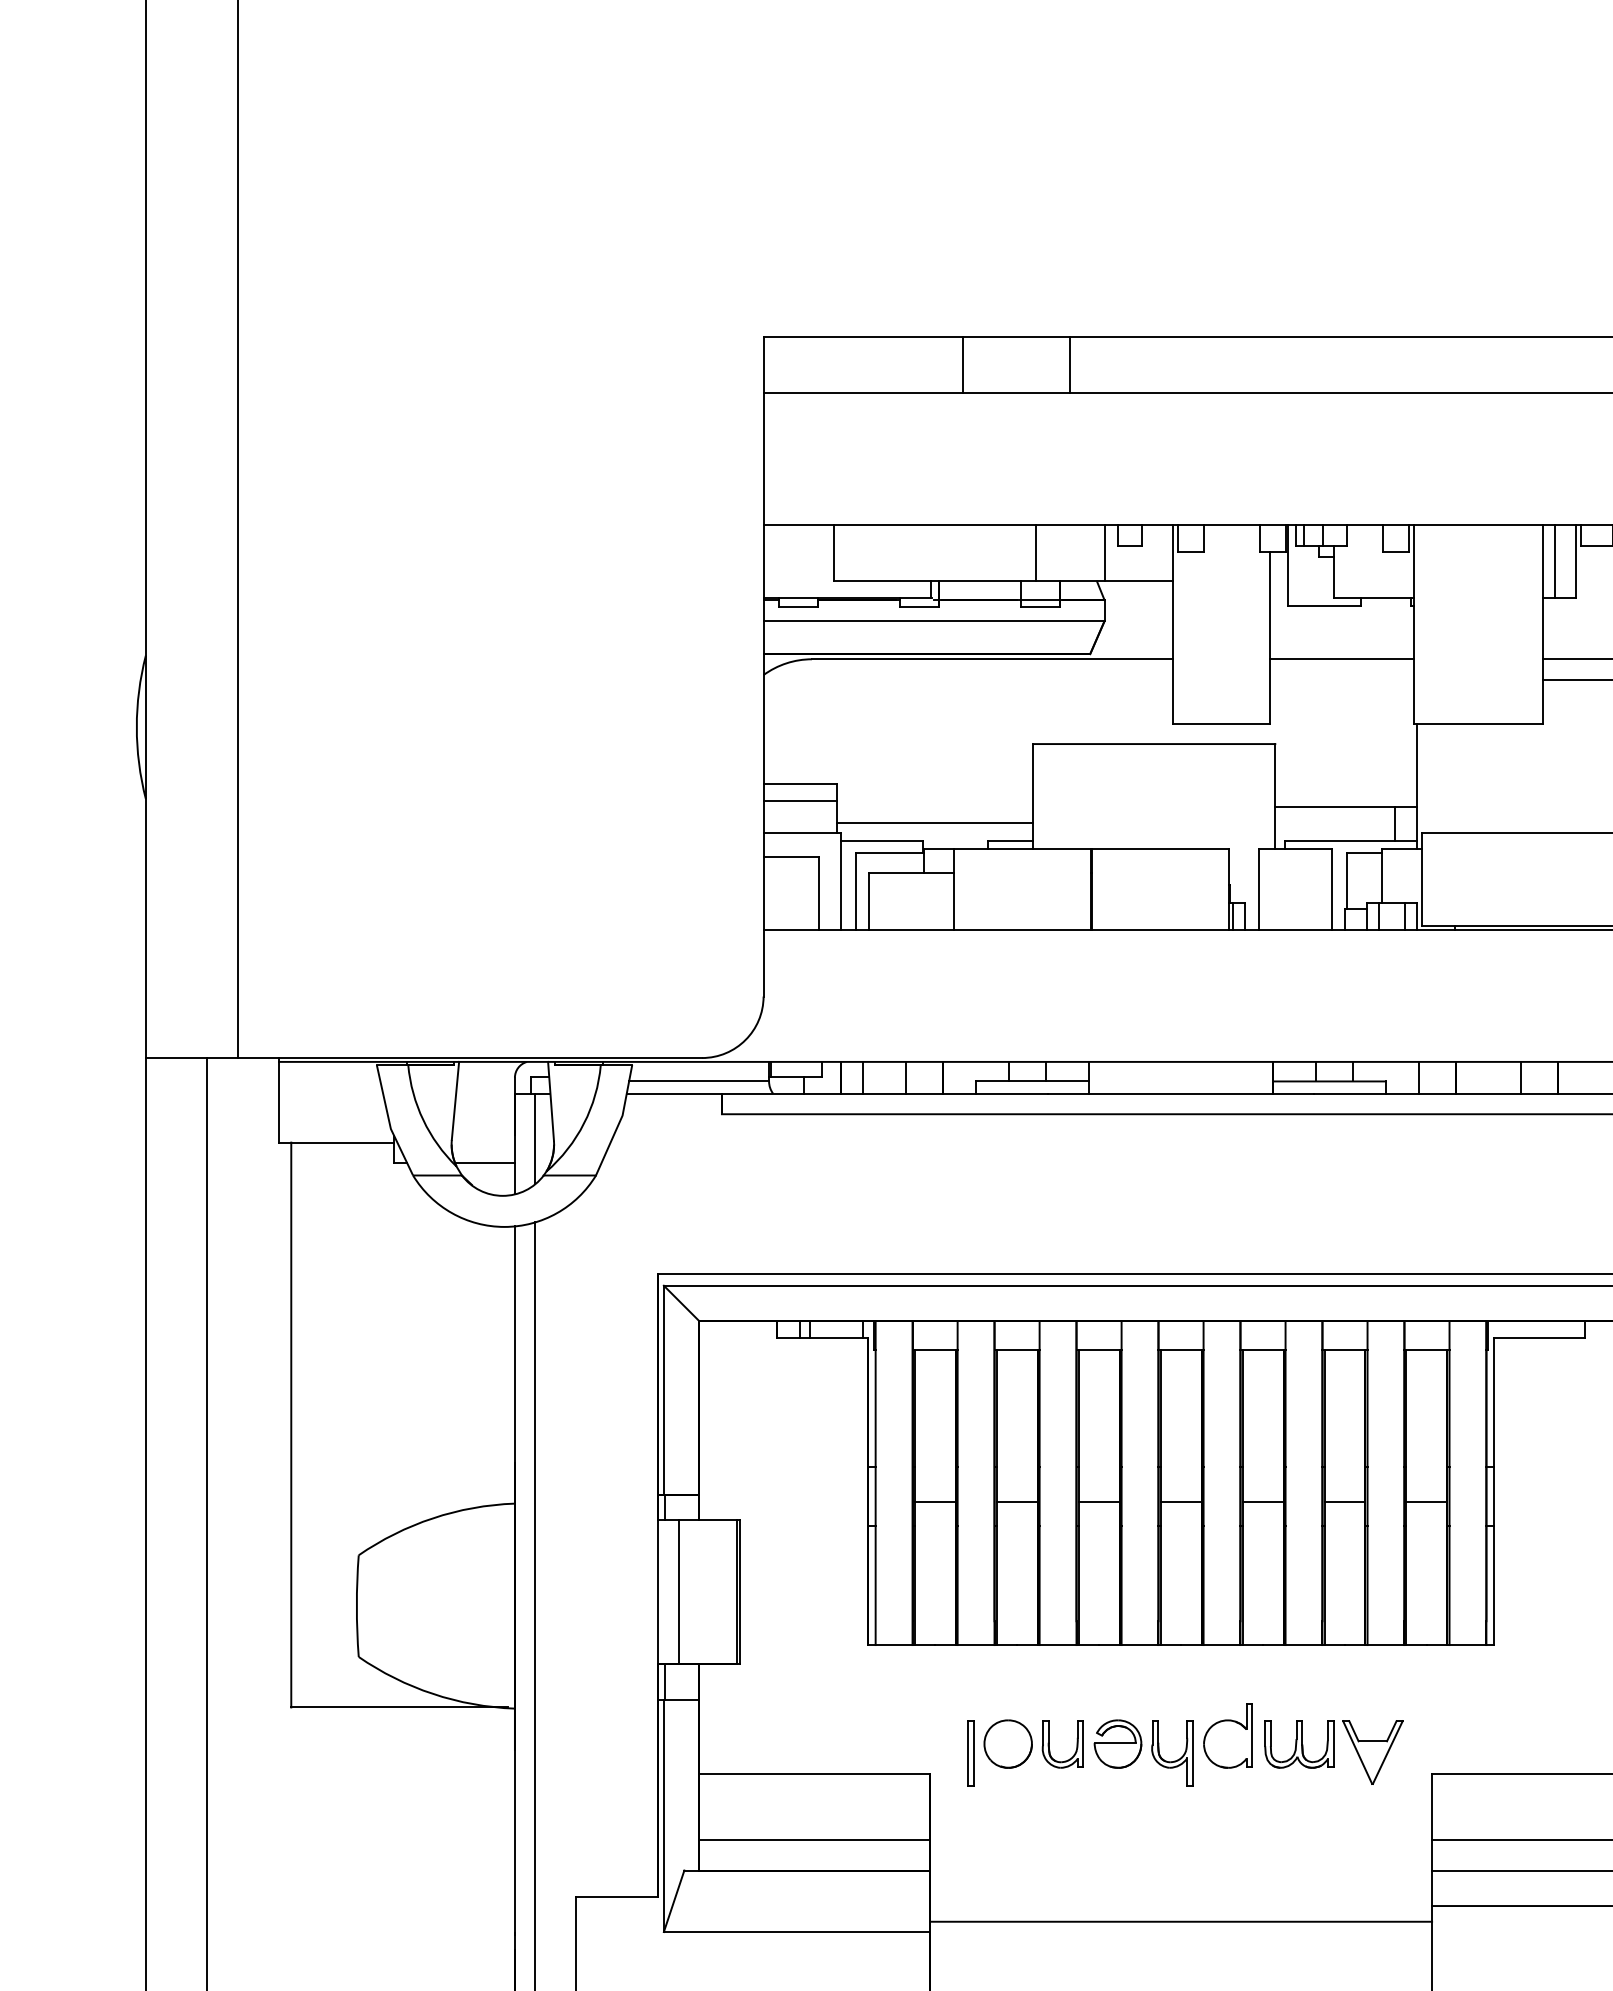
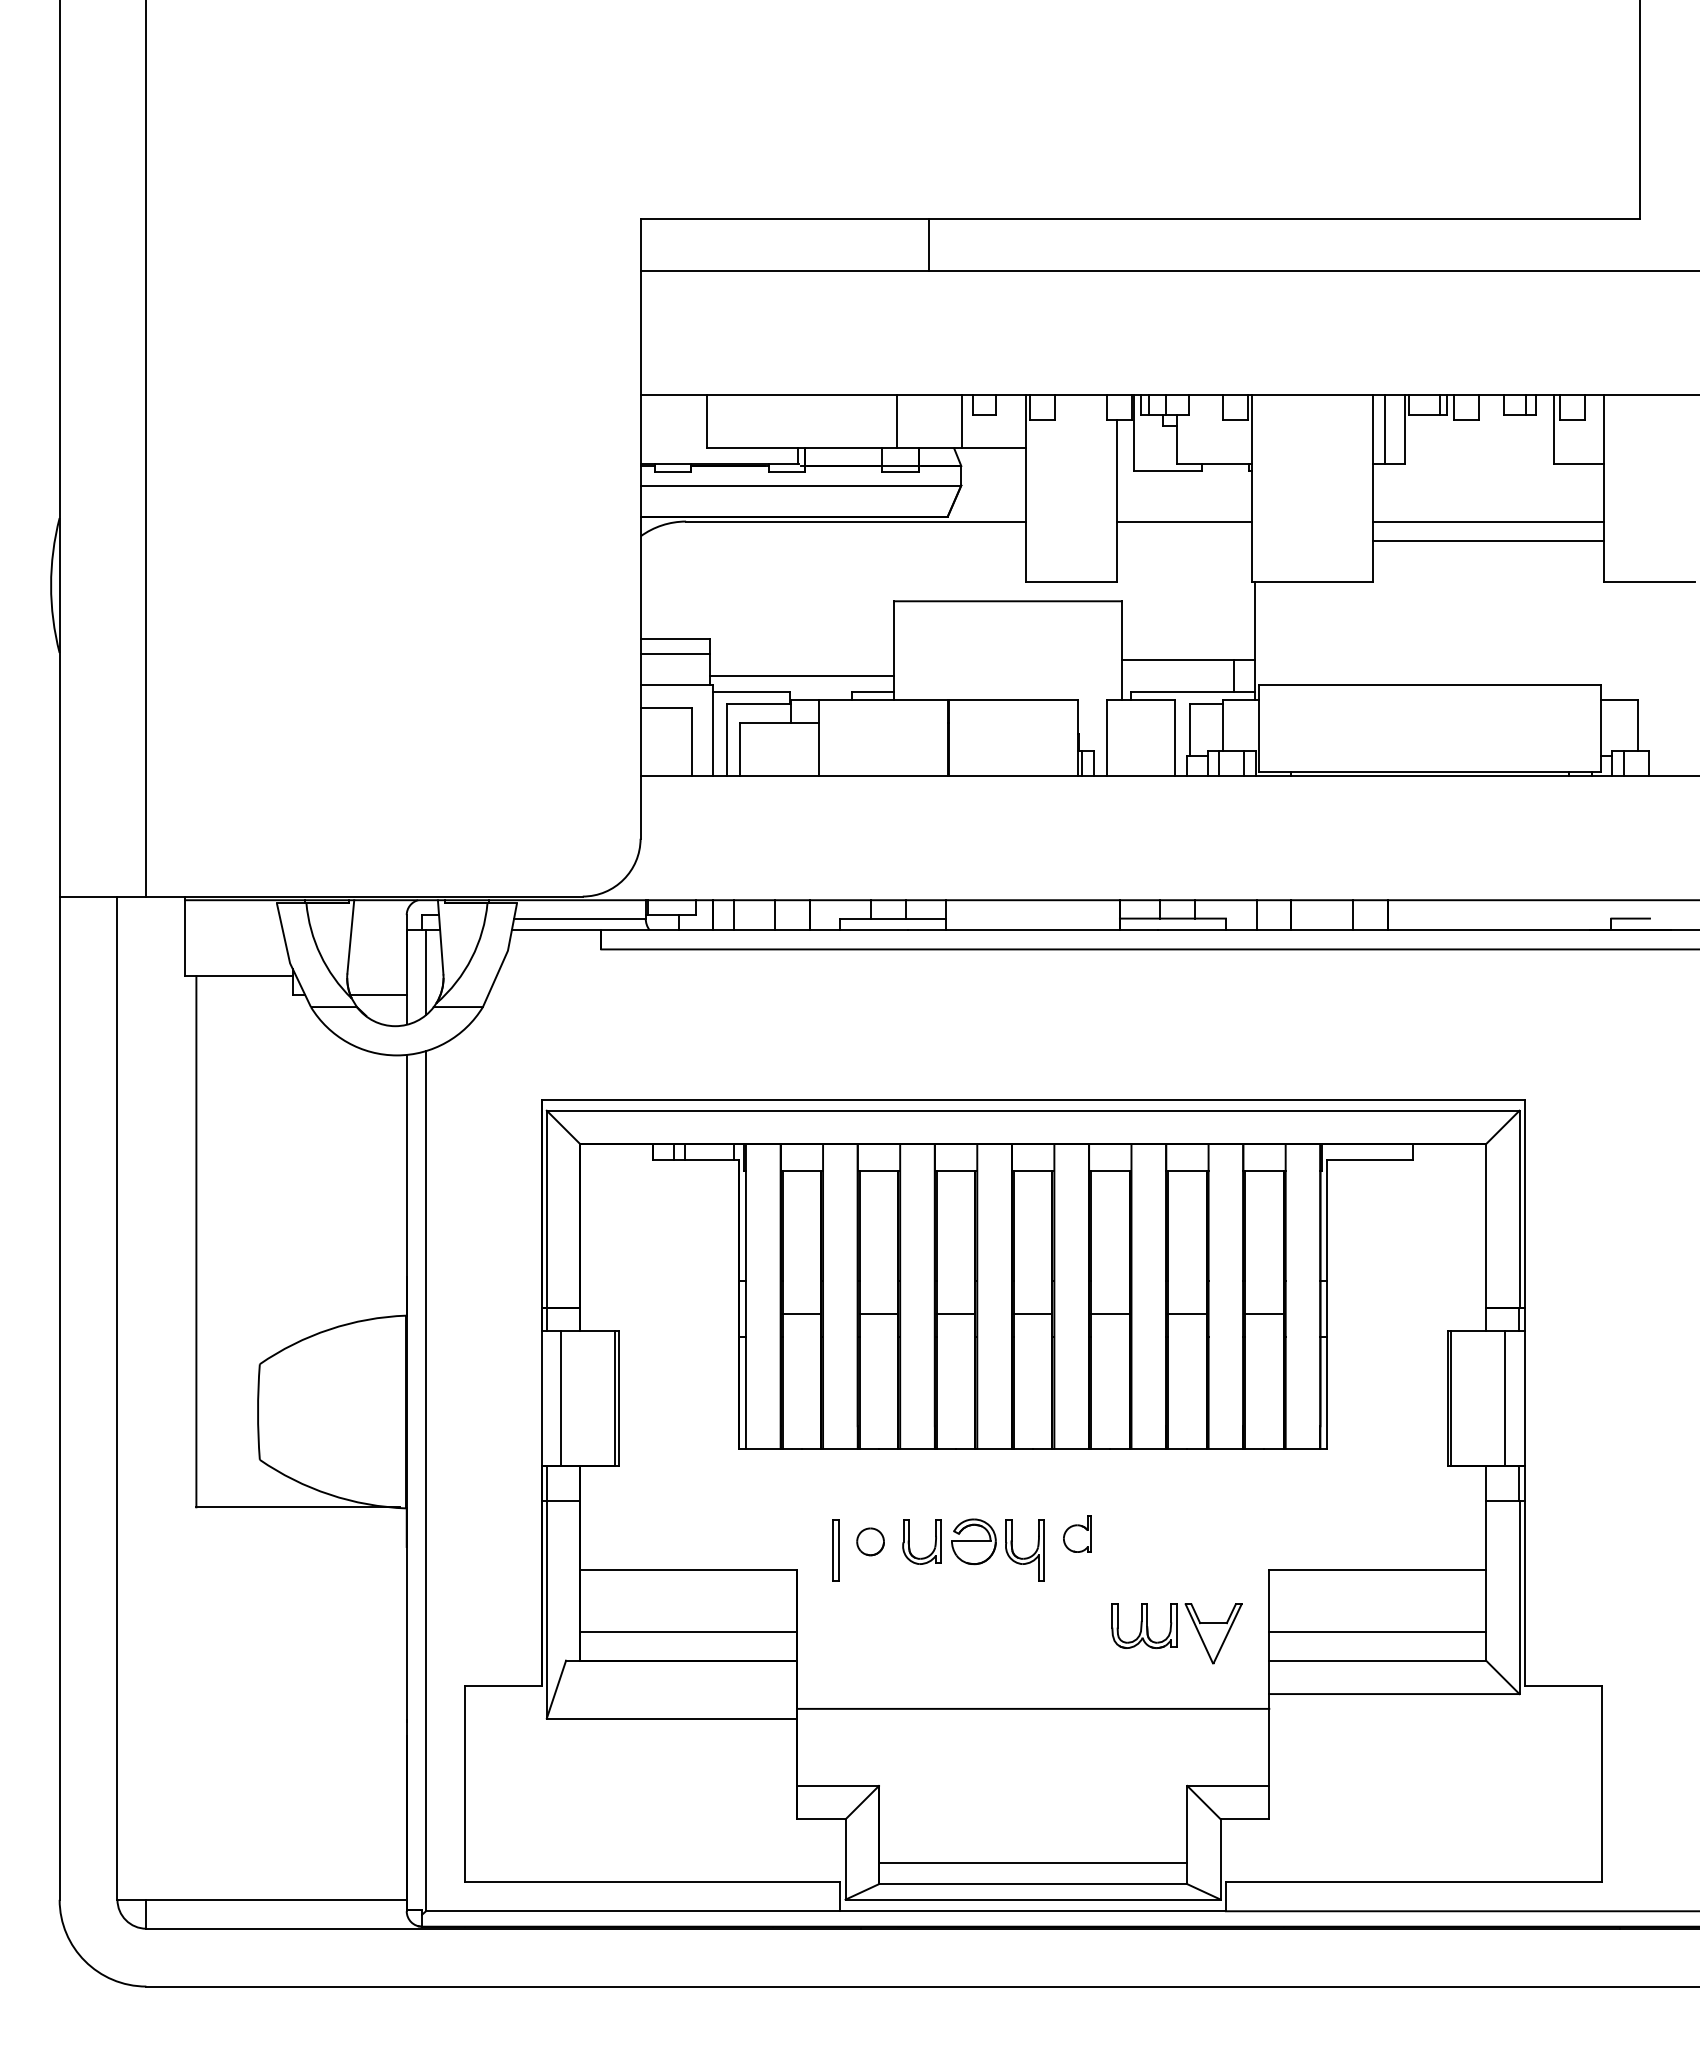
line: (962, 364) -> (827, 244), removed
part: (1228, 1735) -> (1077, 1533), size x0.6
part: (1008, 1743) -> (870, 1541), size x0.6
part: (1333, 1752) -> (1176, 1633), moved

